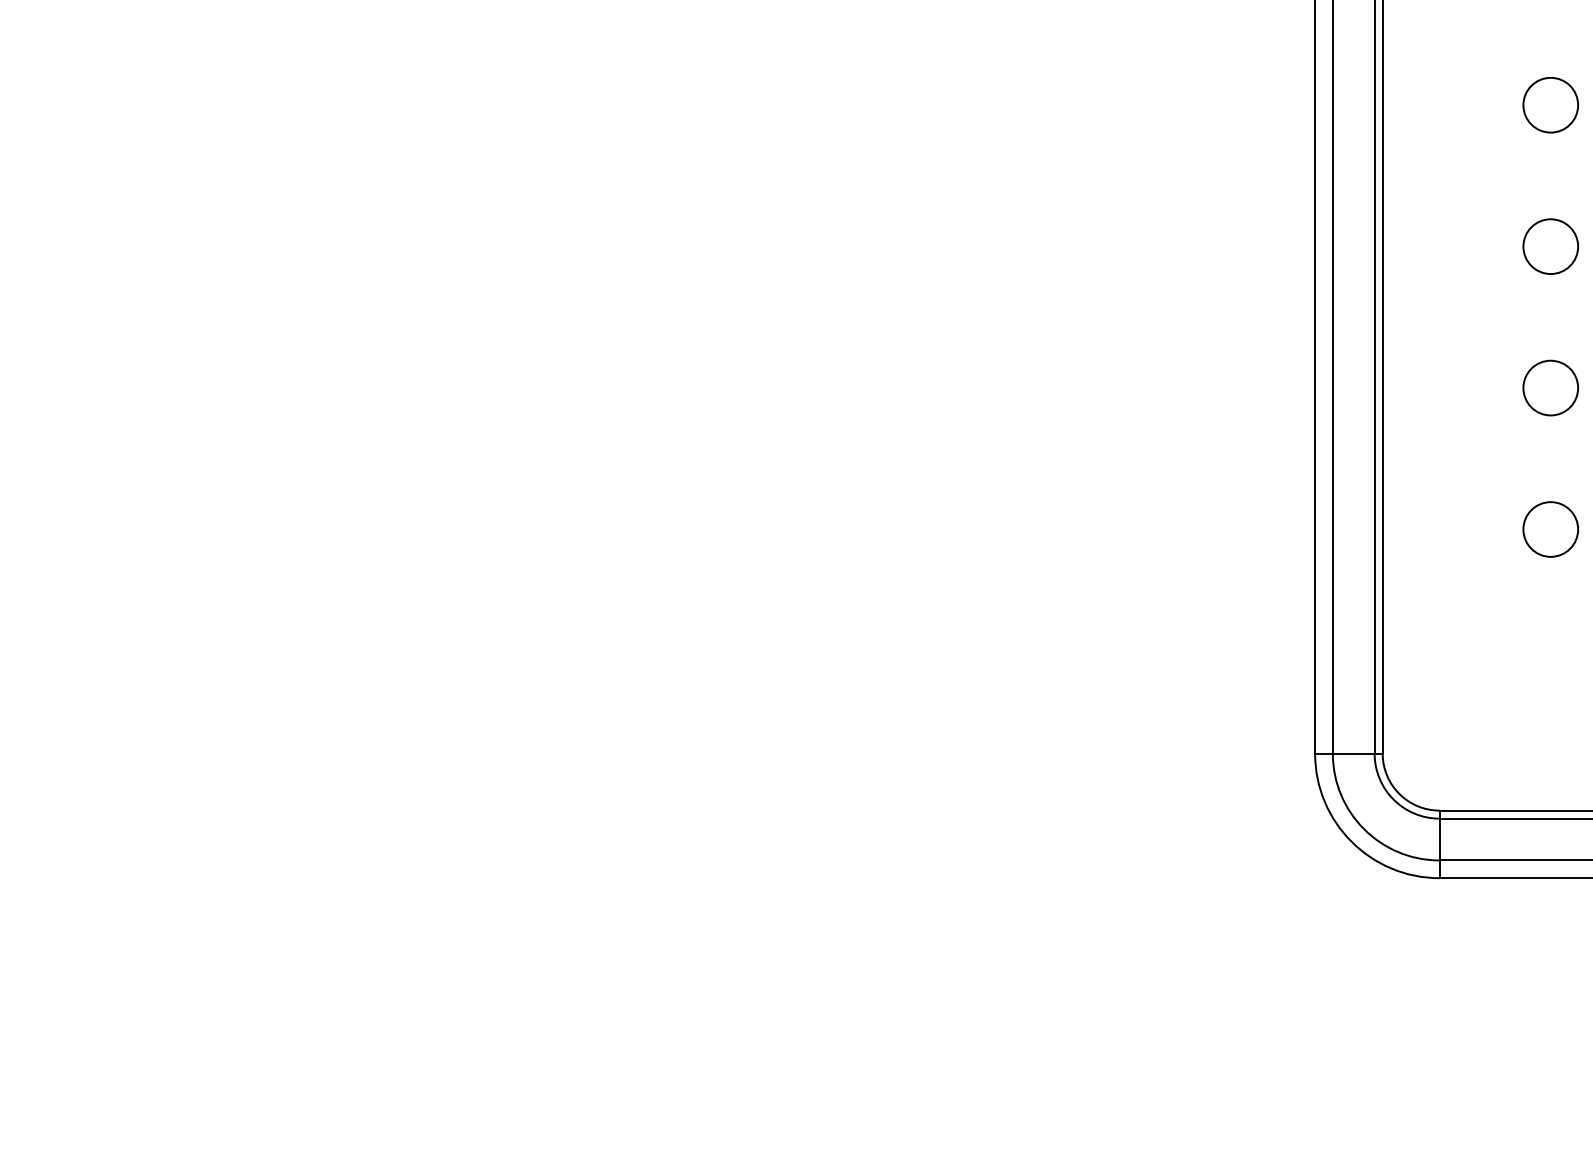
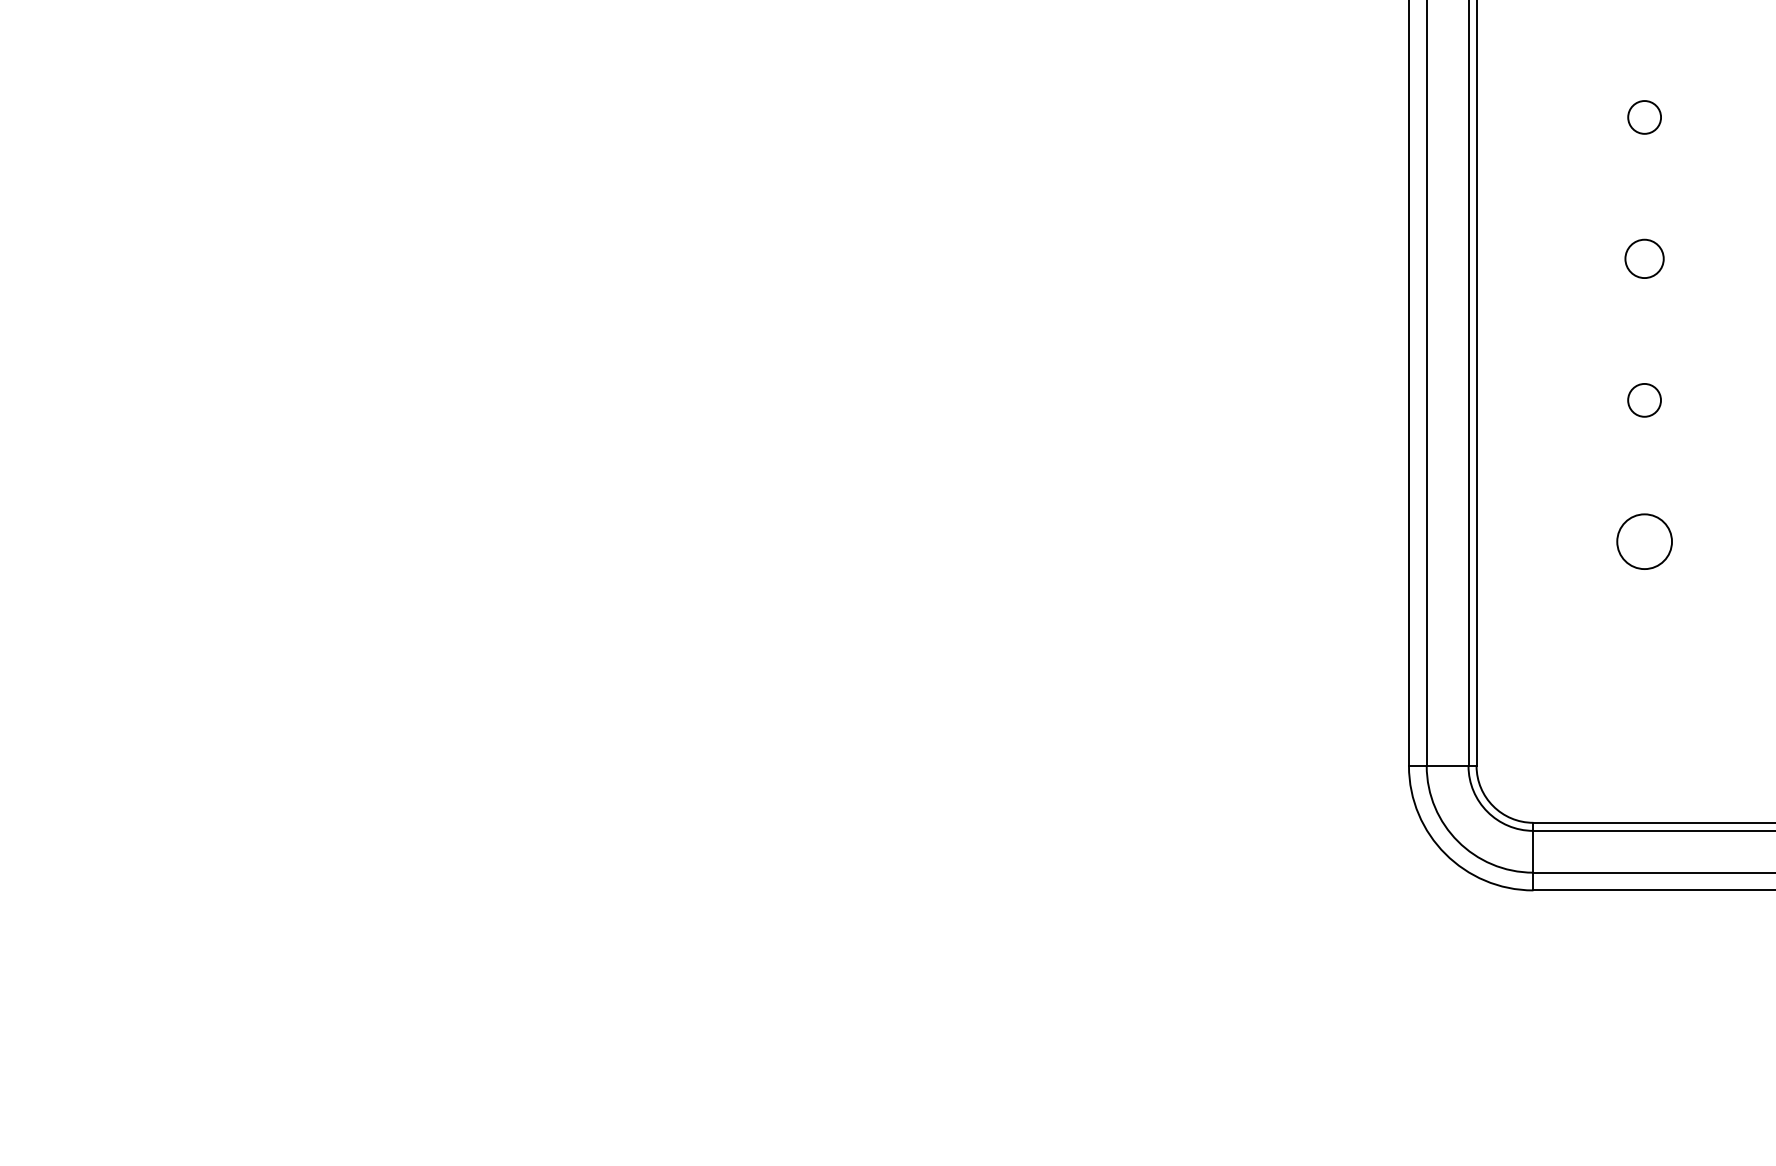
circle: (1550, 105) -> (1644, 117), size x0.6
circle: (1550, 246) -> (1644, 258), size x0.7
circle: (1550, 388) -> (1644, 400), size x0.6

